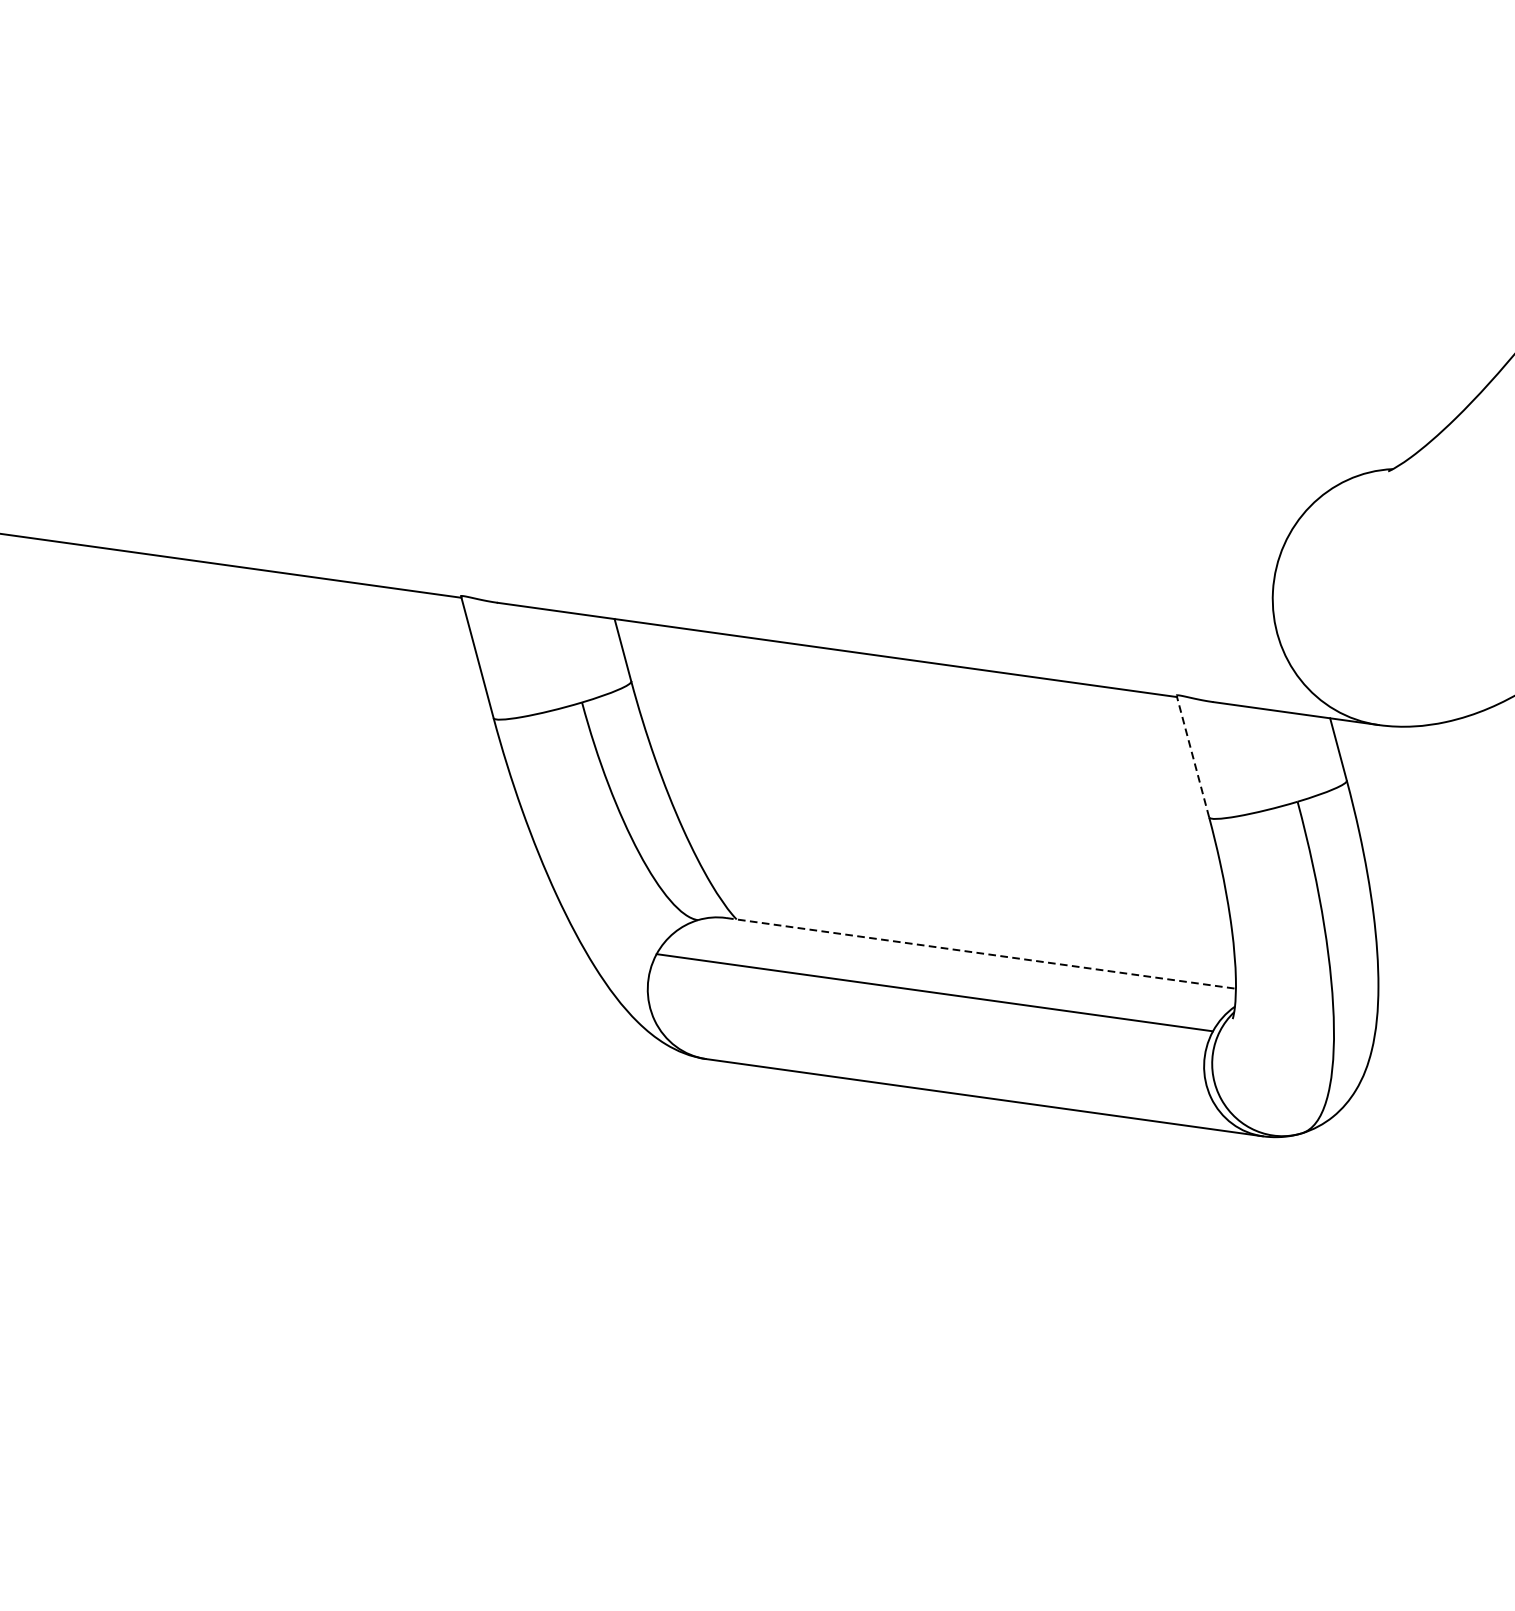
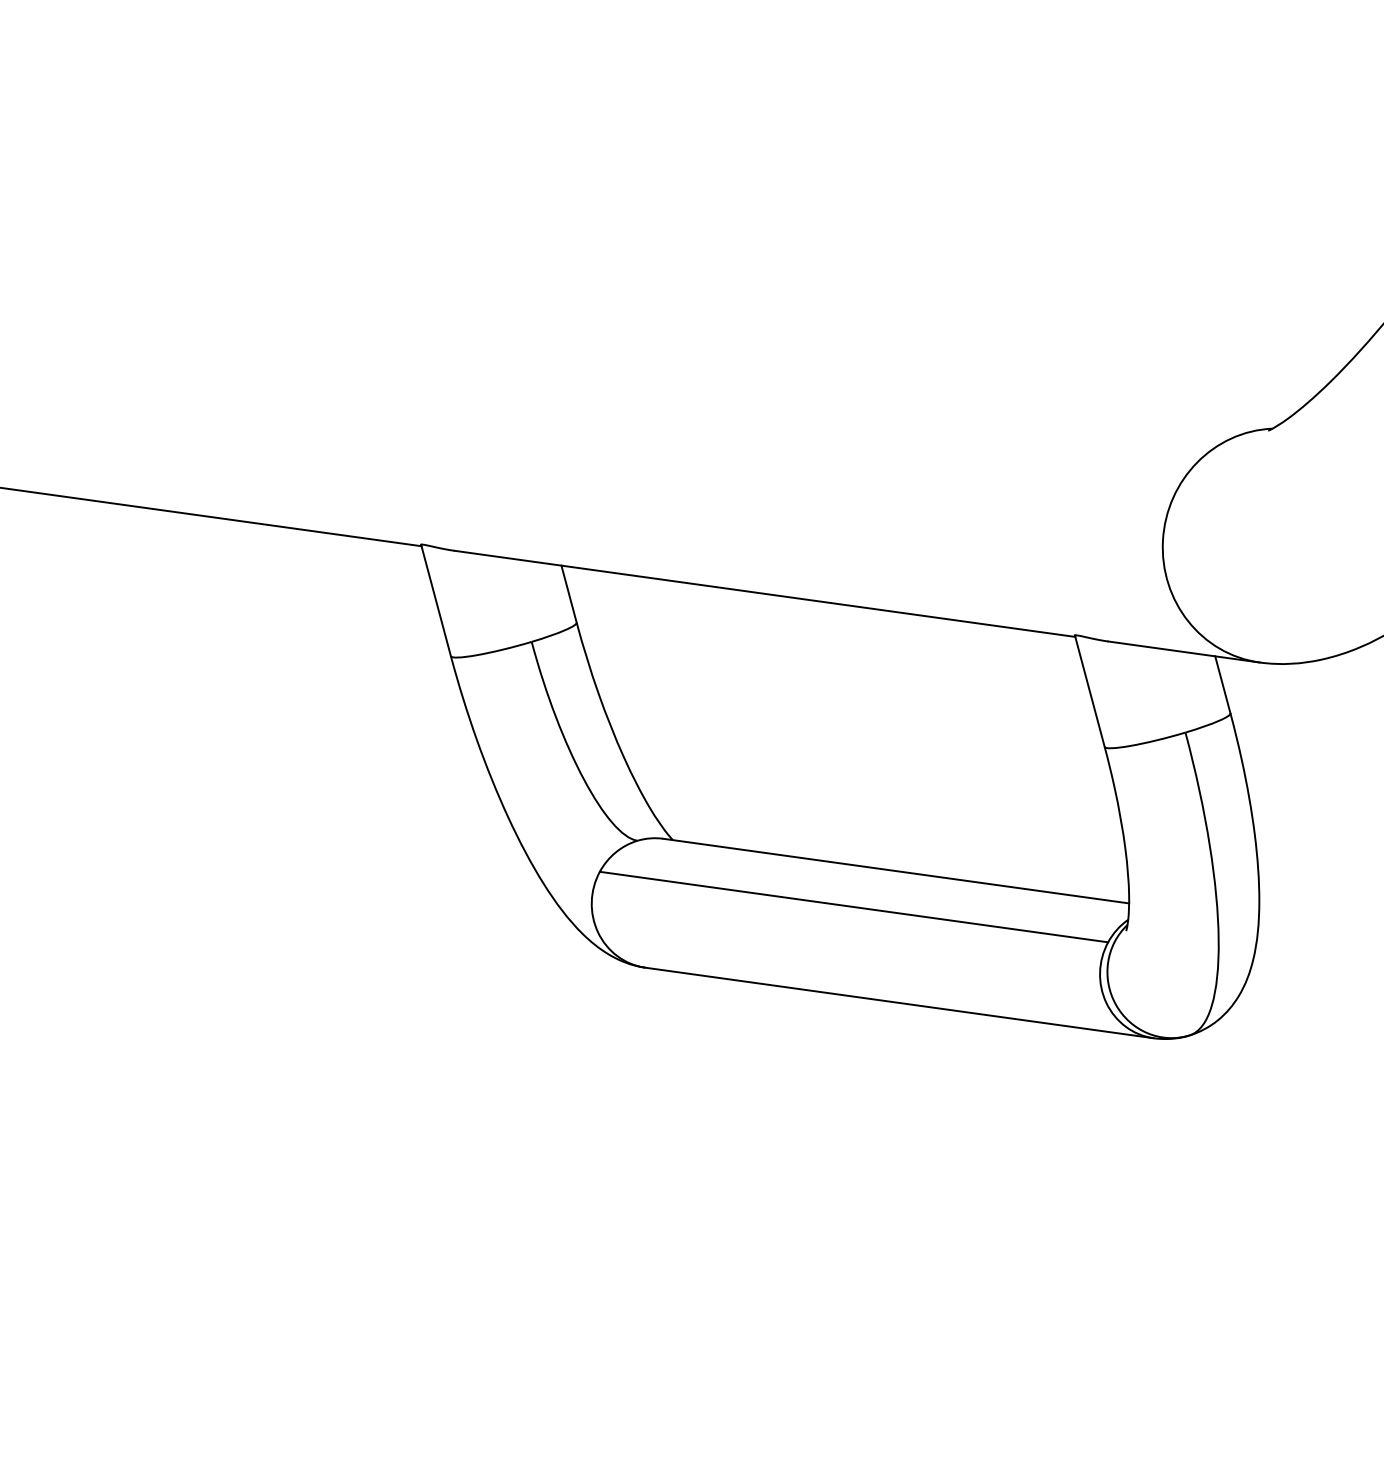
line: (1192, 756) -> (1089, 691), dashed -> solid
line: (981, 953) -> (896, 871), dashed -> solid

